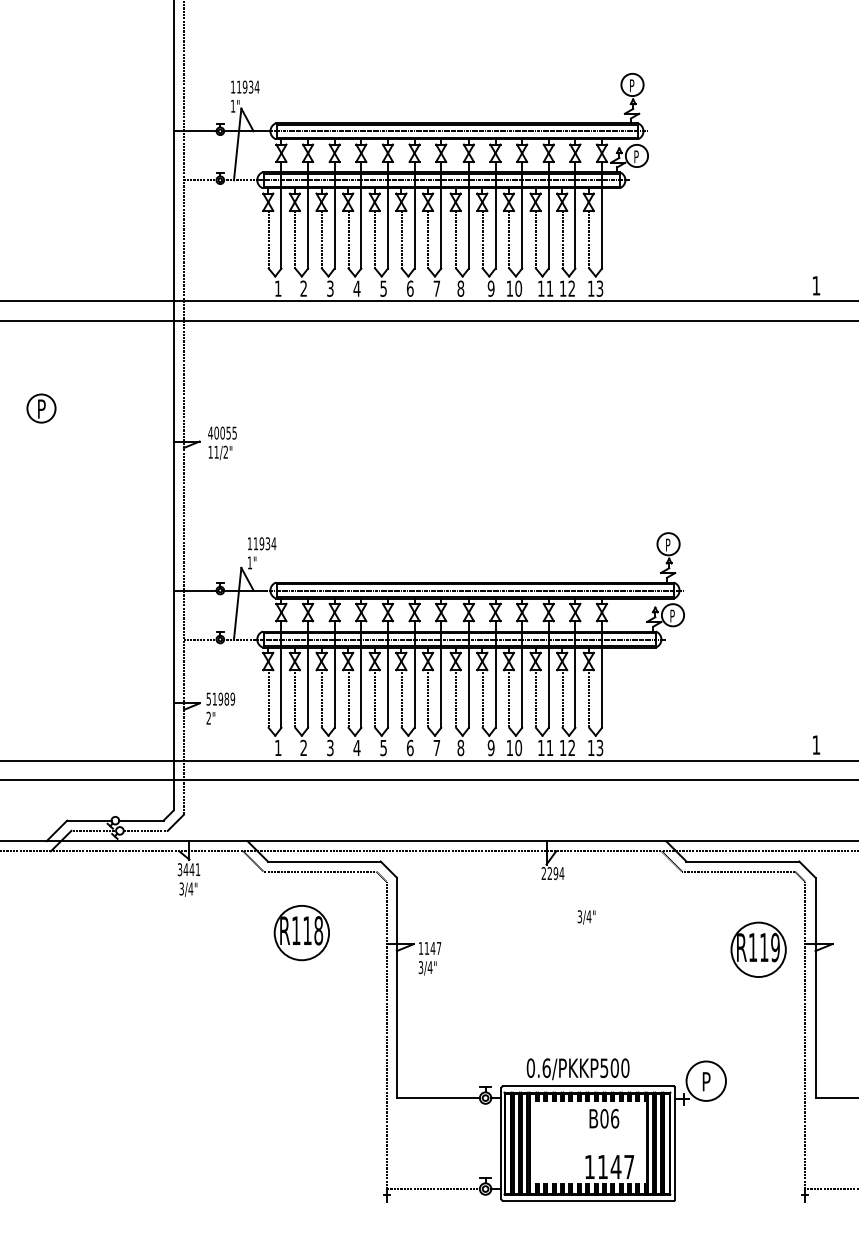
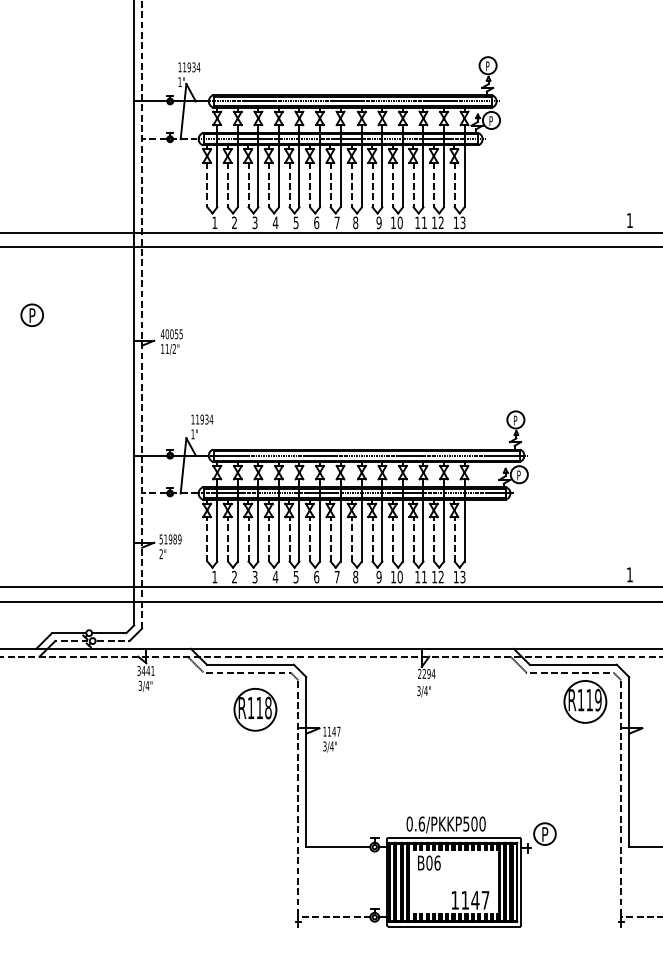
text: (586, 917) -> (424, 691), moved
part: (301, 933) -> (255, 710), moved
part: (758, 949) -> (585, 701), moved
circle: (706, 1081) -> (545, 834), size x0.71
text: (604, 1118) -> (429, 862), moved

